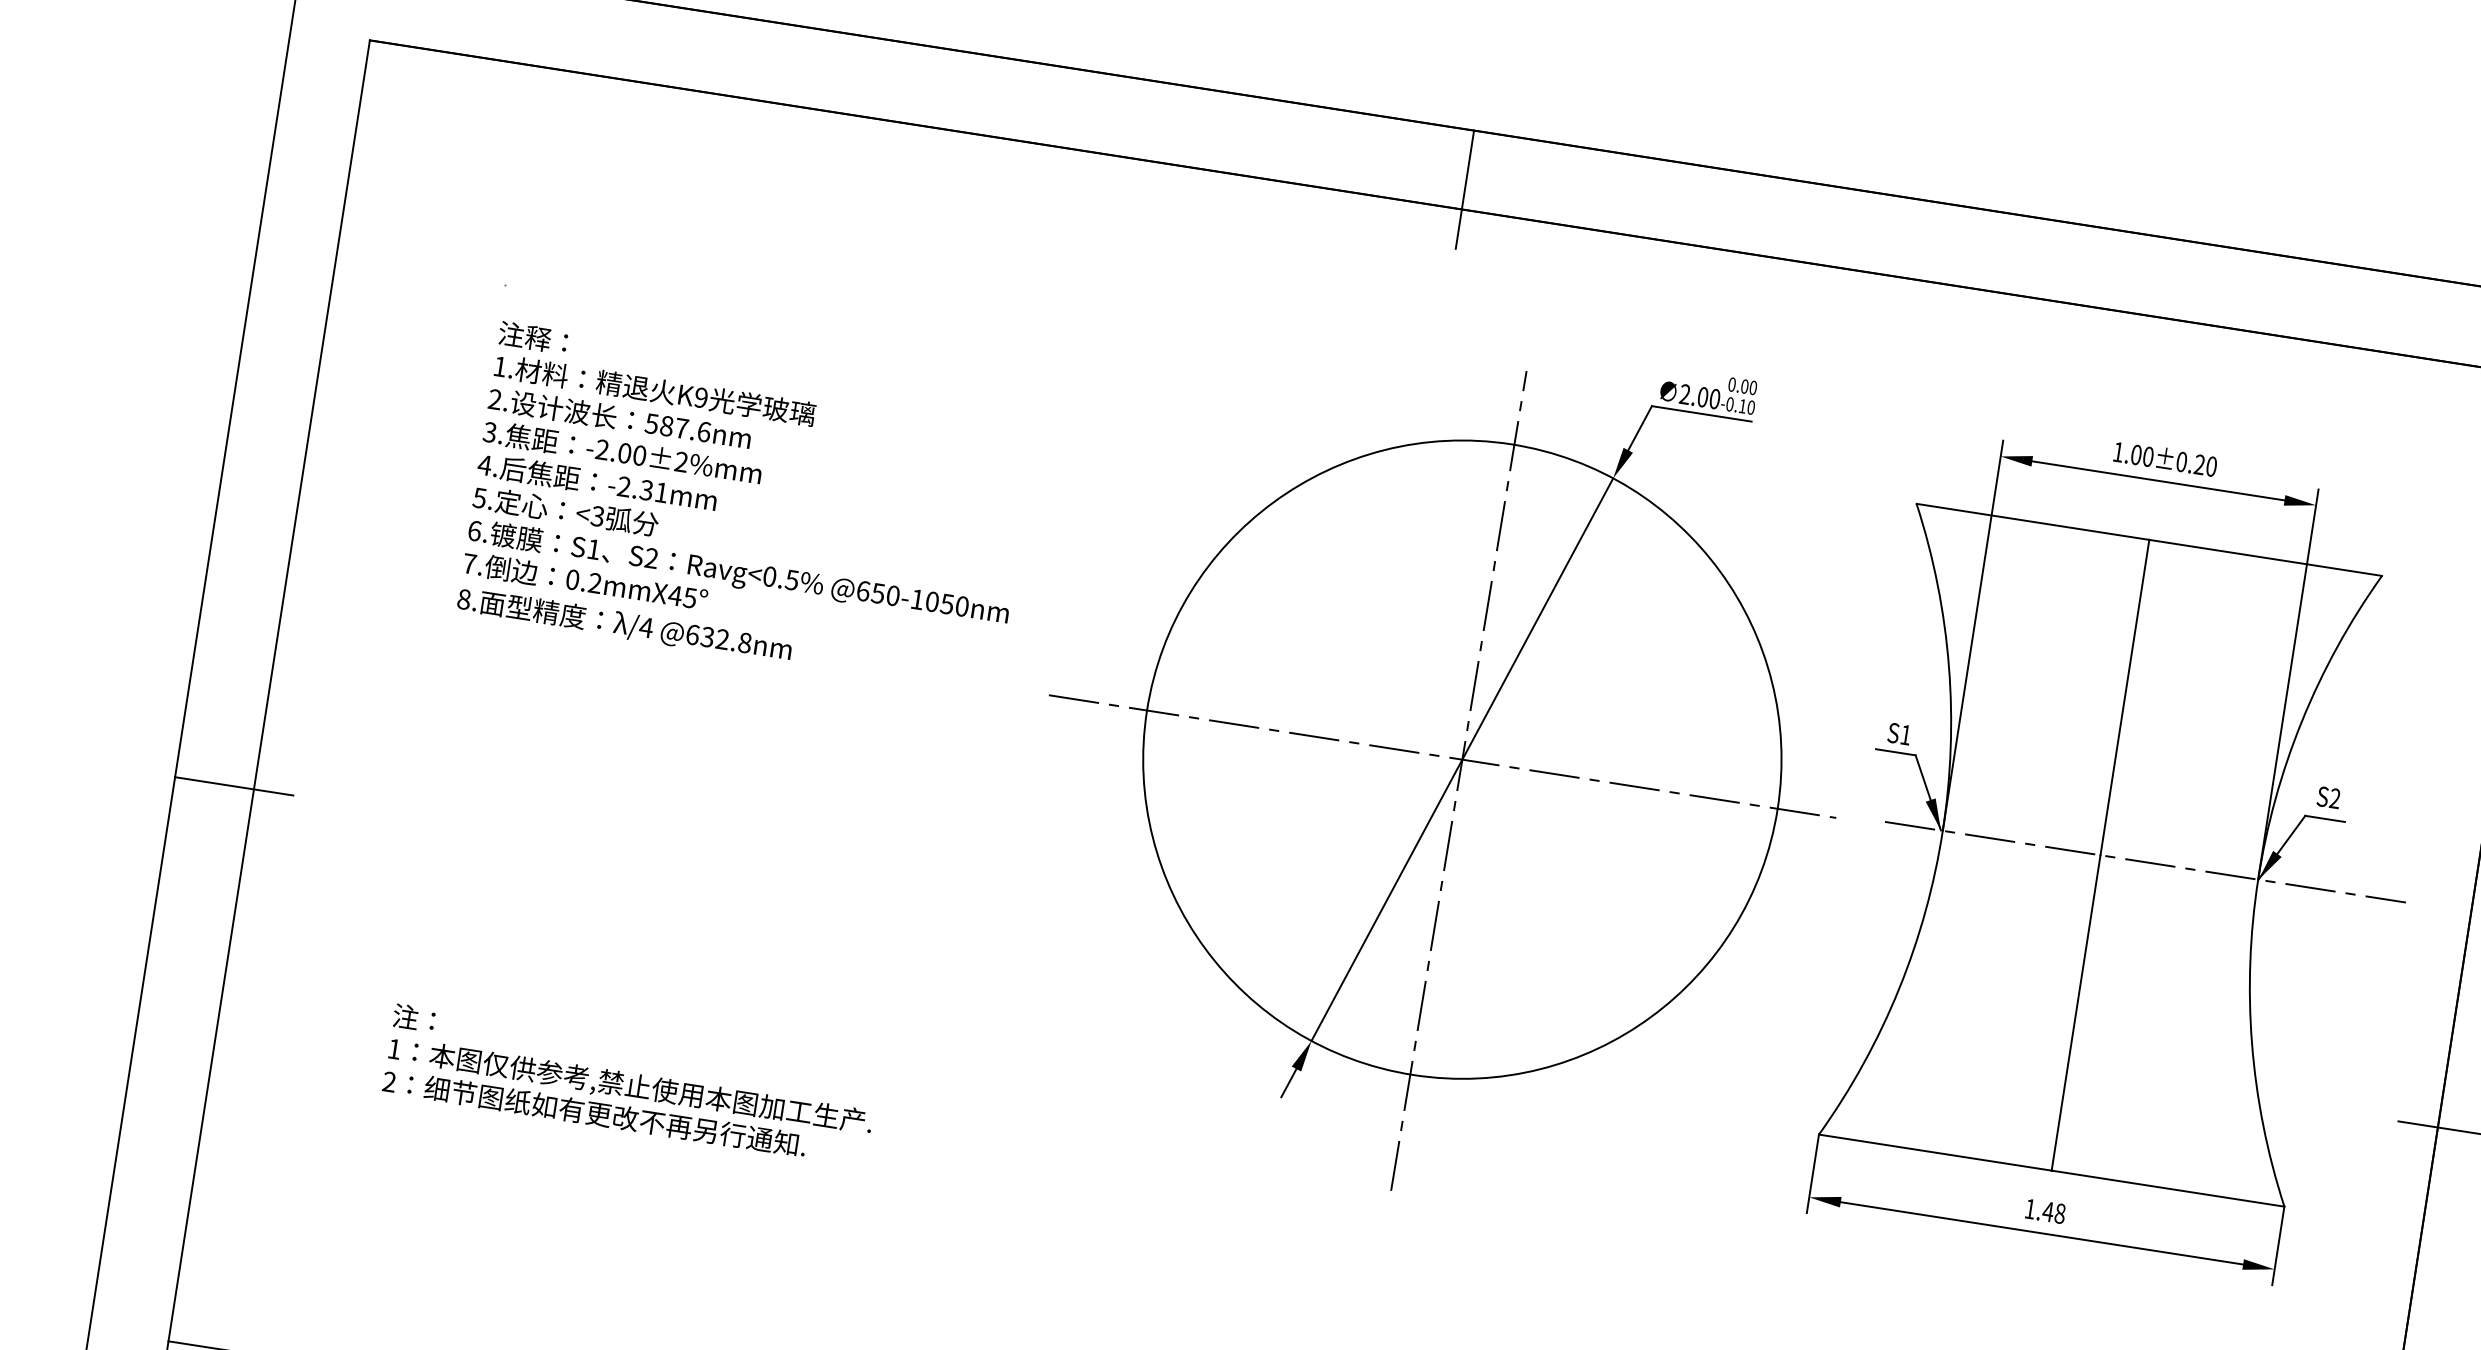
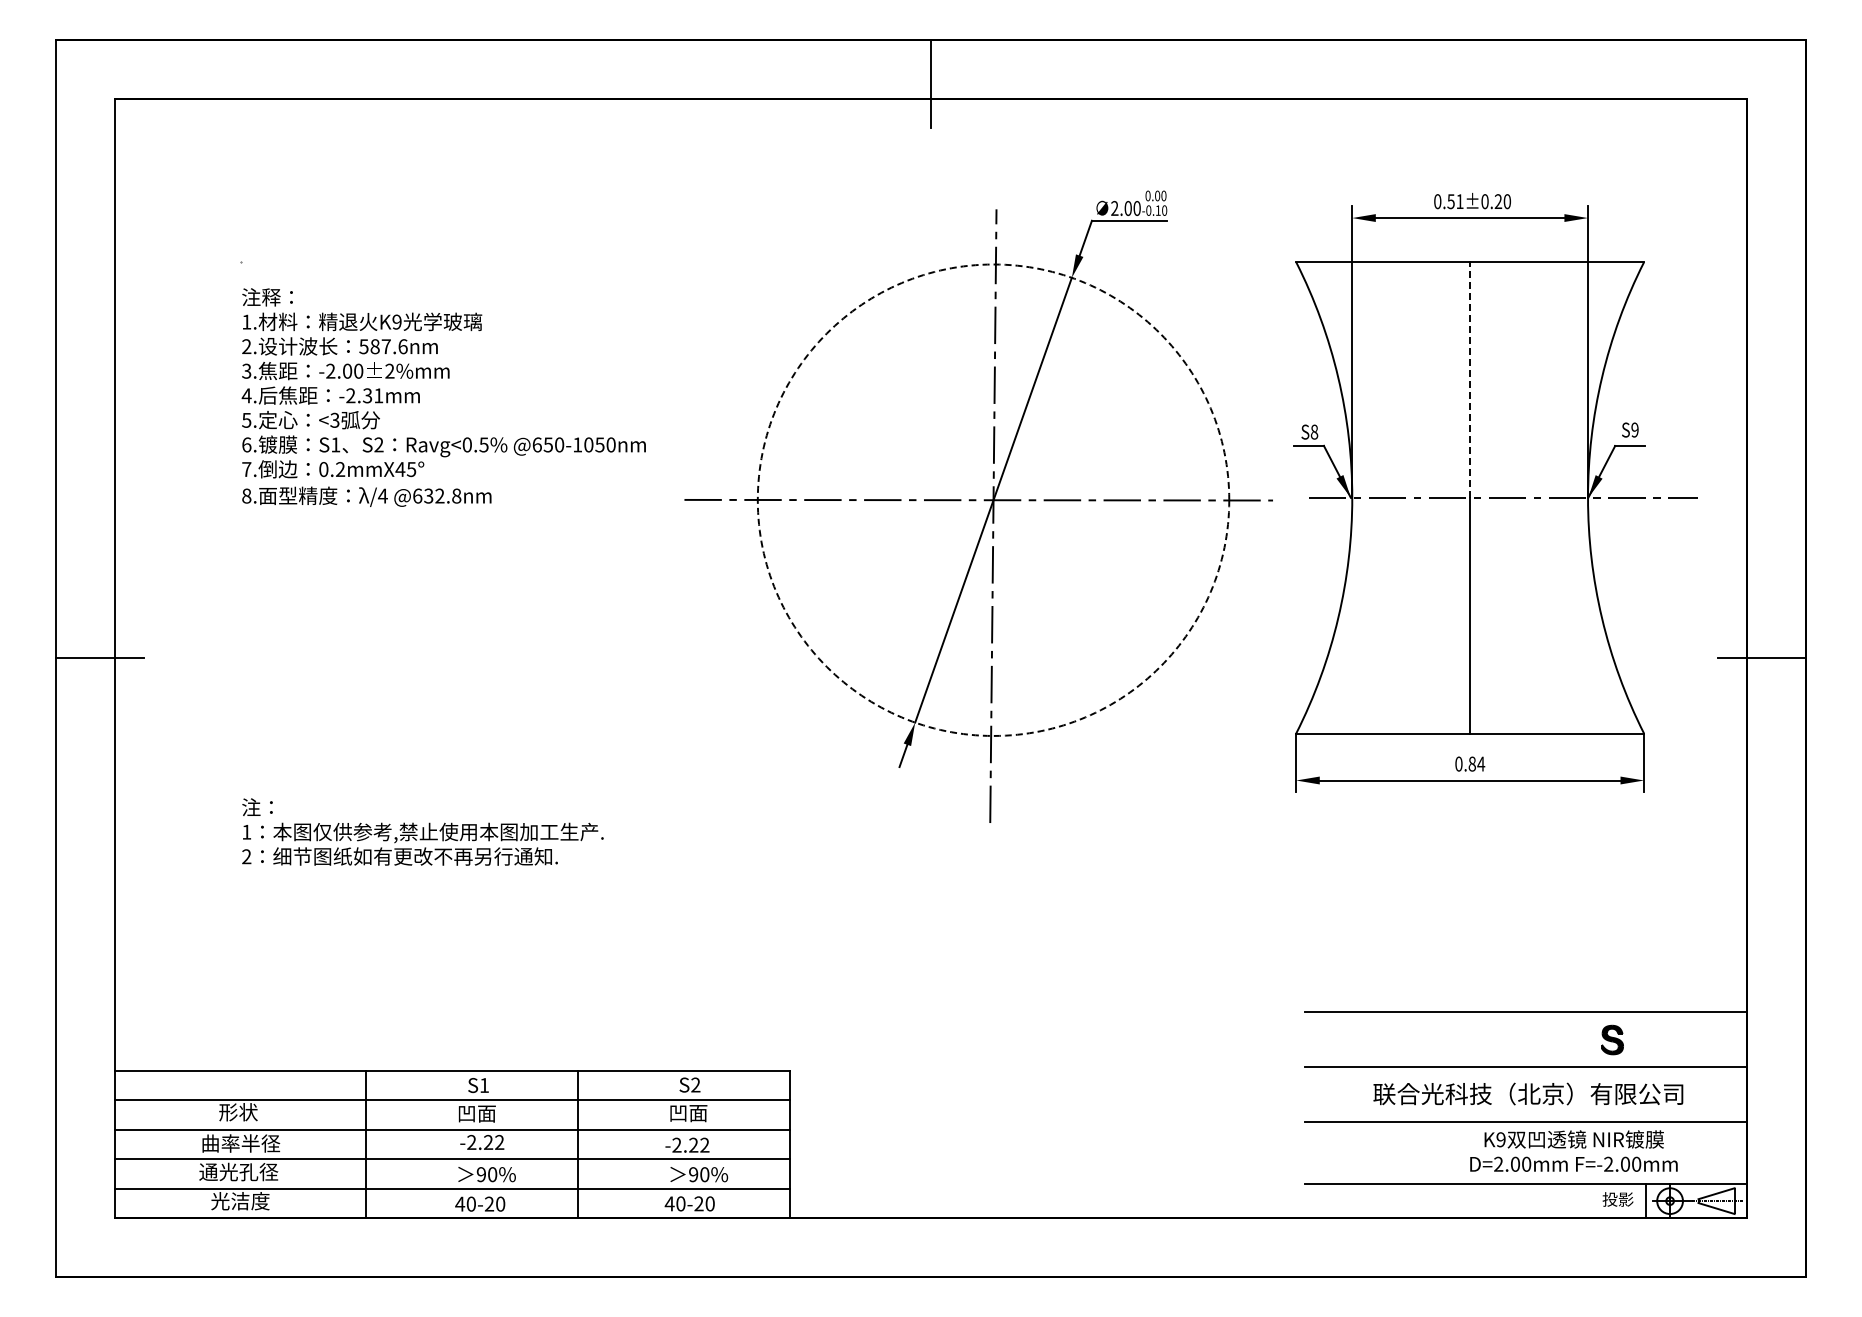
text: (2132, 454) -> (1448, 201), 1.00±0.20 -> 0.51±0.20
line: (2125, 698) -> (1470, 380), solid -> dashed
text: (1906, 734) -> (1314, 431), S1 -> S8
circle: (1462, 758) -> (993, 499), solid -> dashed
text: (2334, 799) -> (1634, 430), S2 -> S9
text: (2045, 1210) -> (1470, 763), 1.48 -> 0.84

